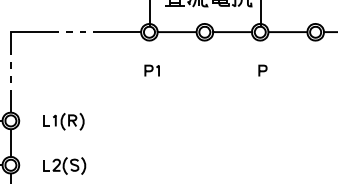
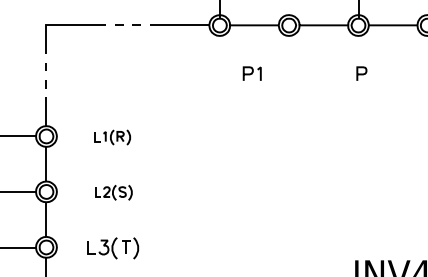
part: (151, 70) -> (251, 73), moved
part: (63, 121) -> (112, 137), size x0.7
part: (64, 165) -> (113, 192), size x0.7

